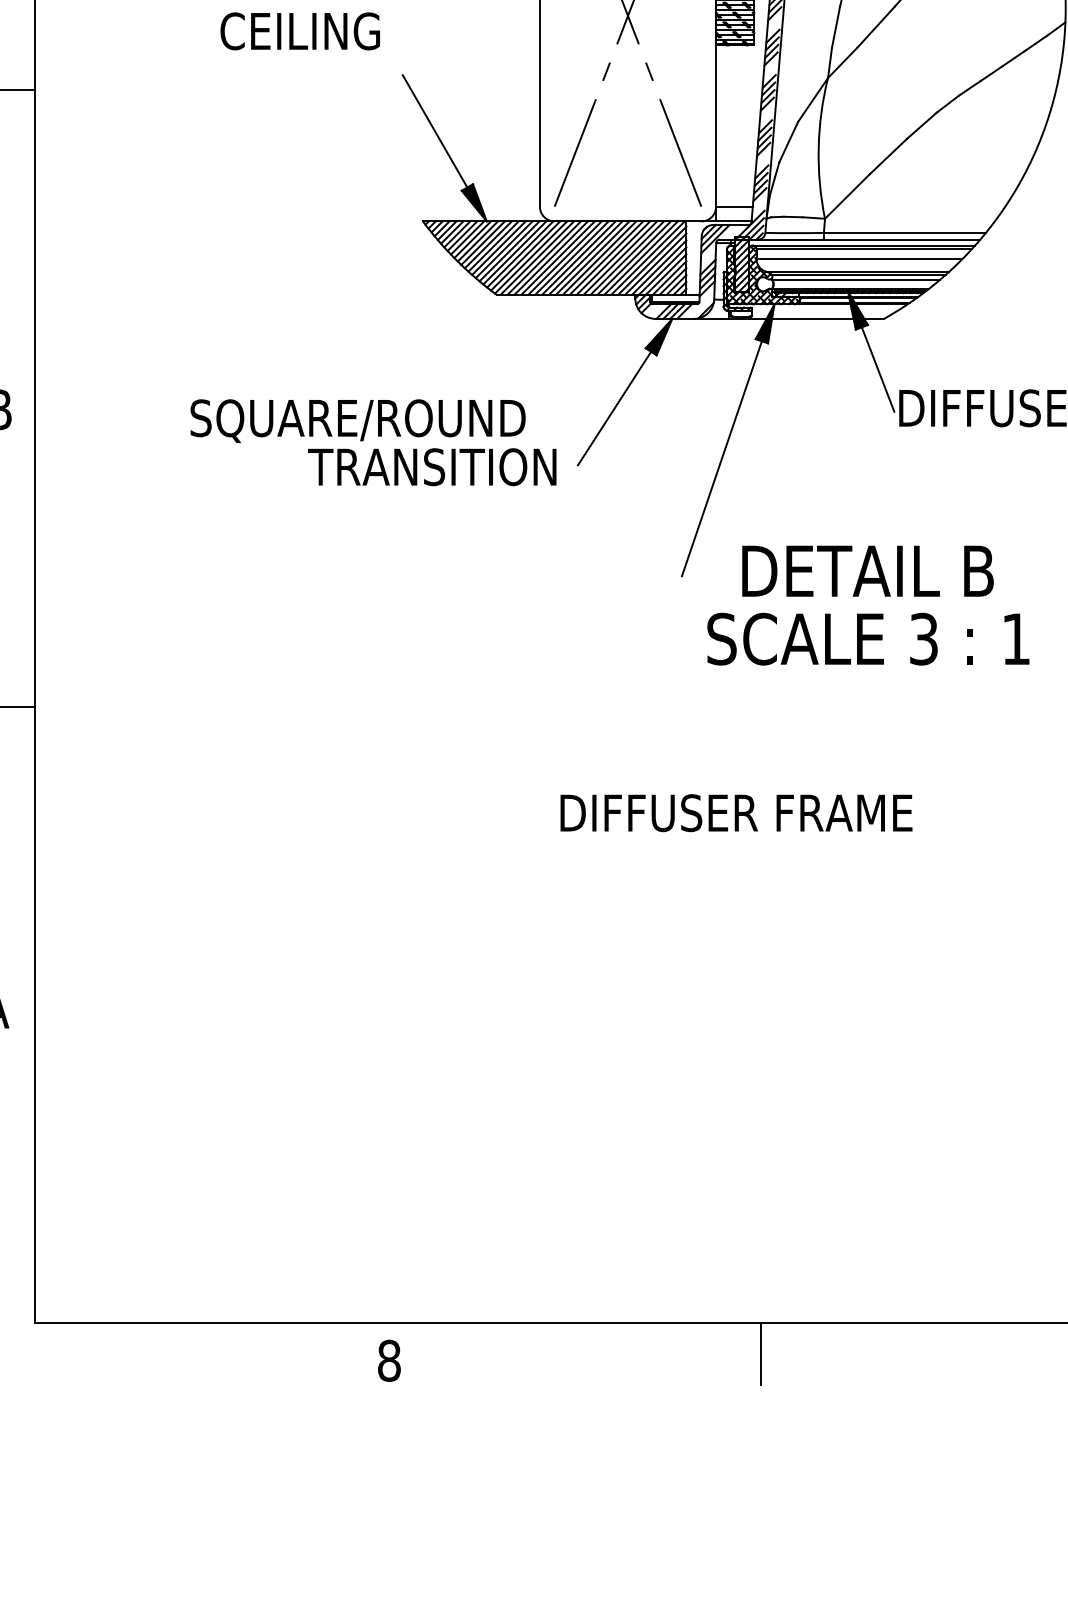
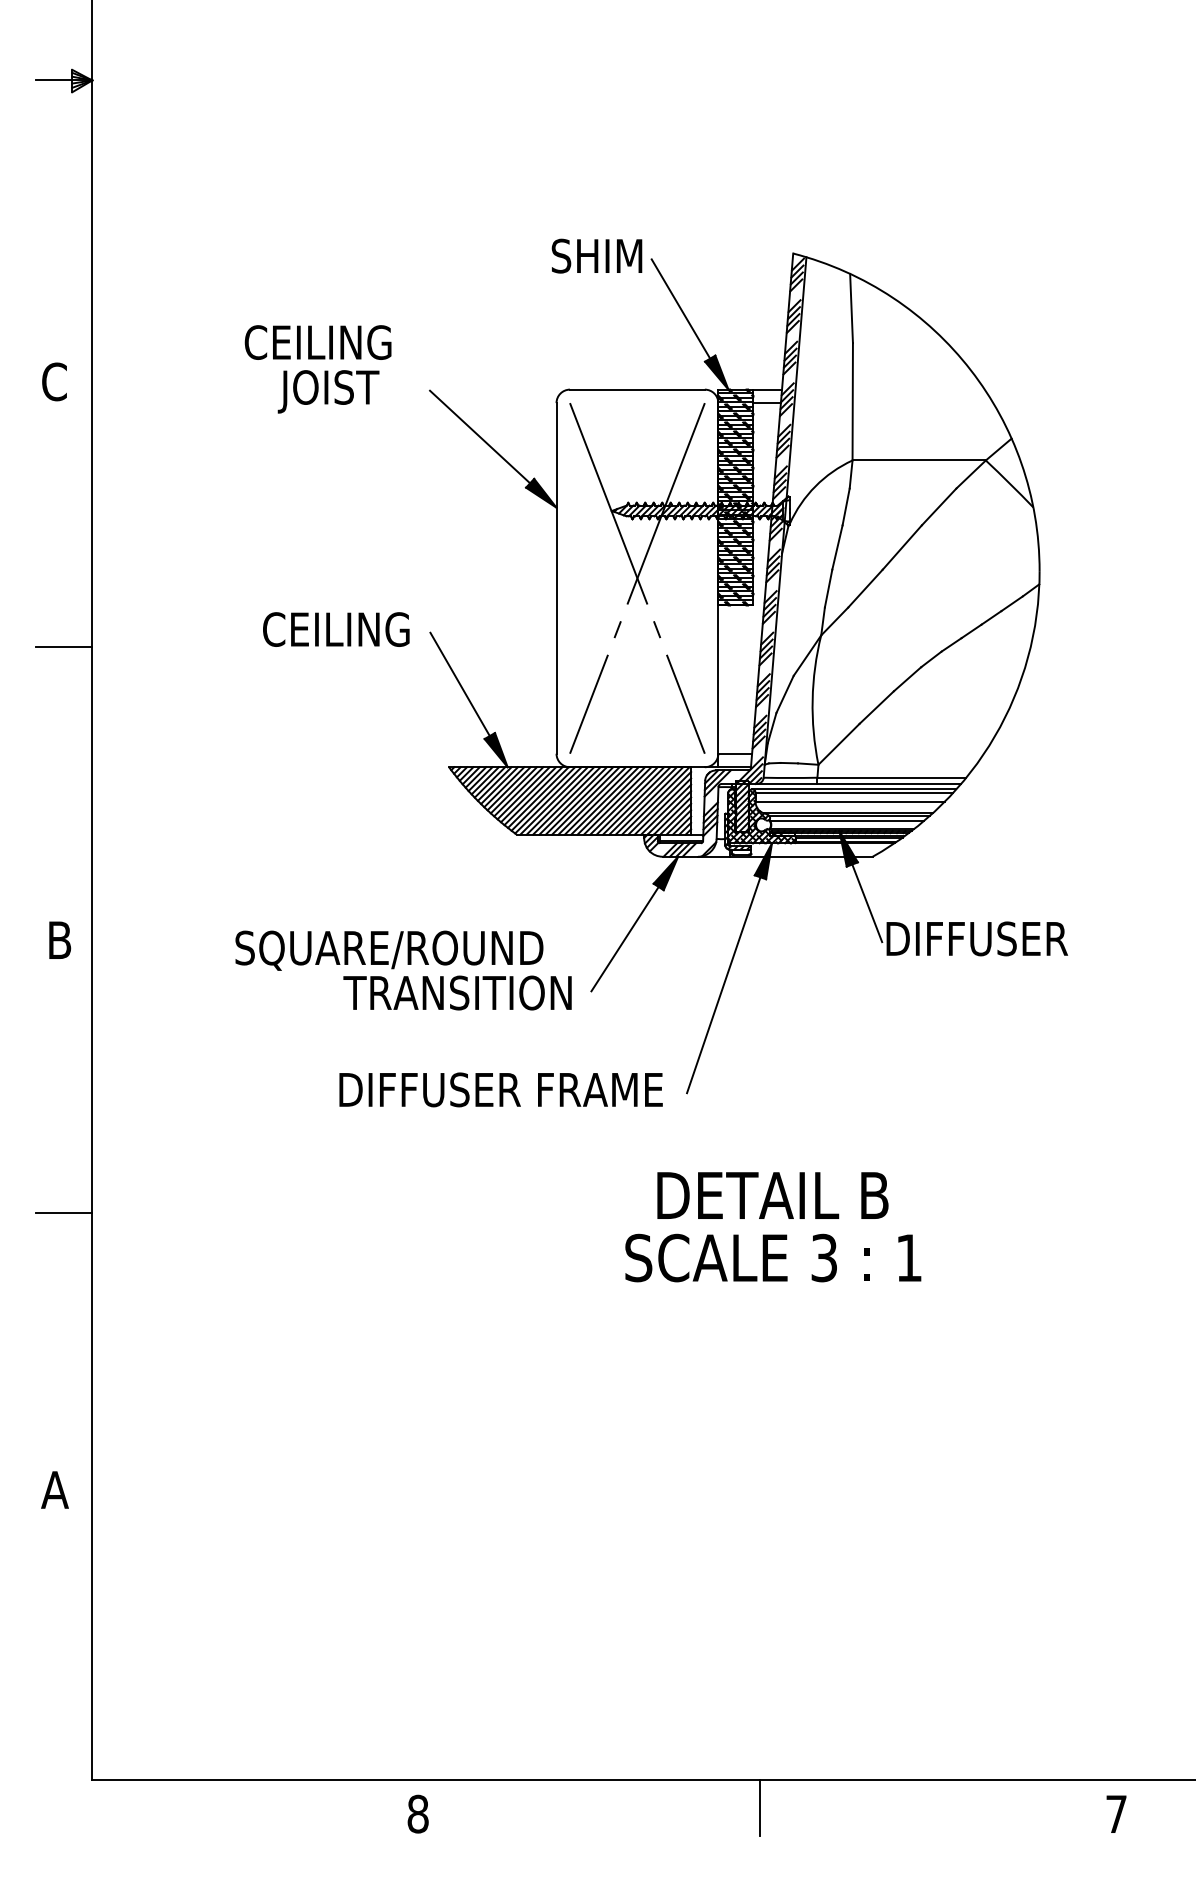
text: (300, 31) -> (336, 629), moved
text: (868, 605) -> (773, 1227), moved
text: (735, 812) -> (500, 1089), moved

